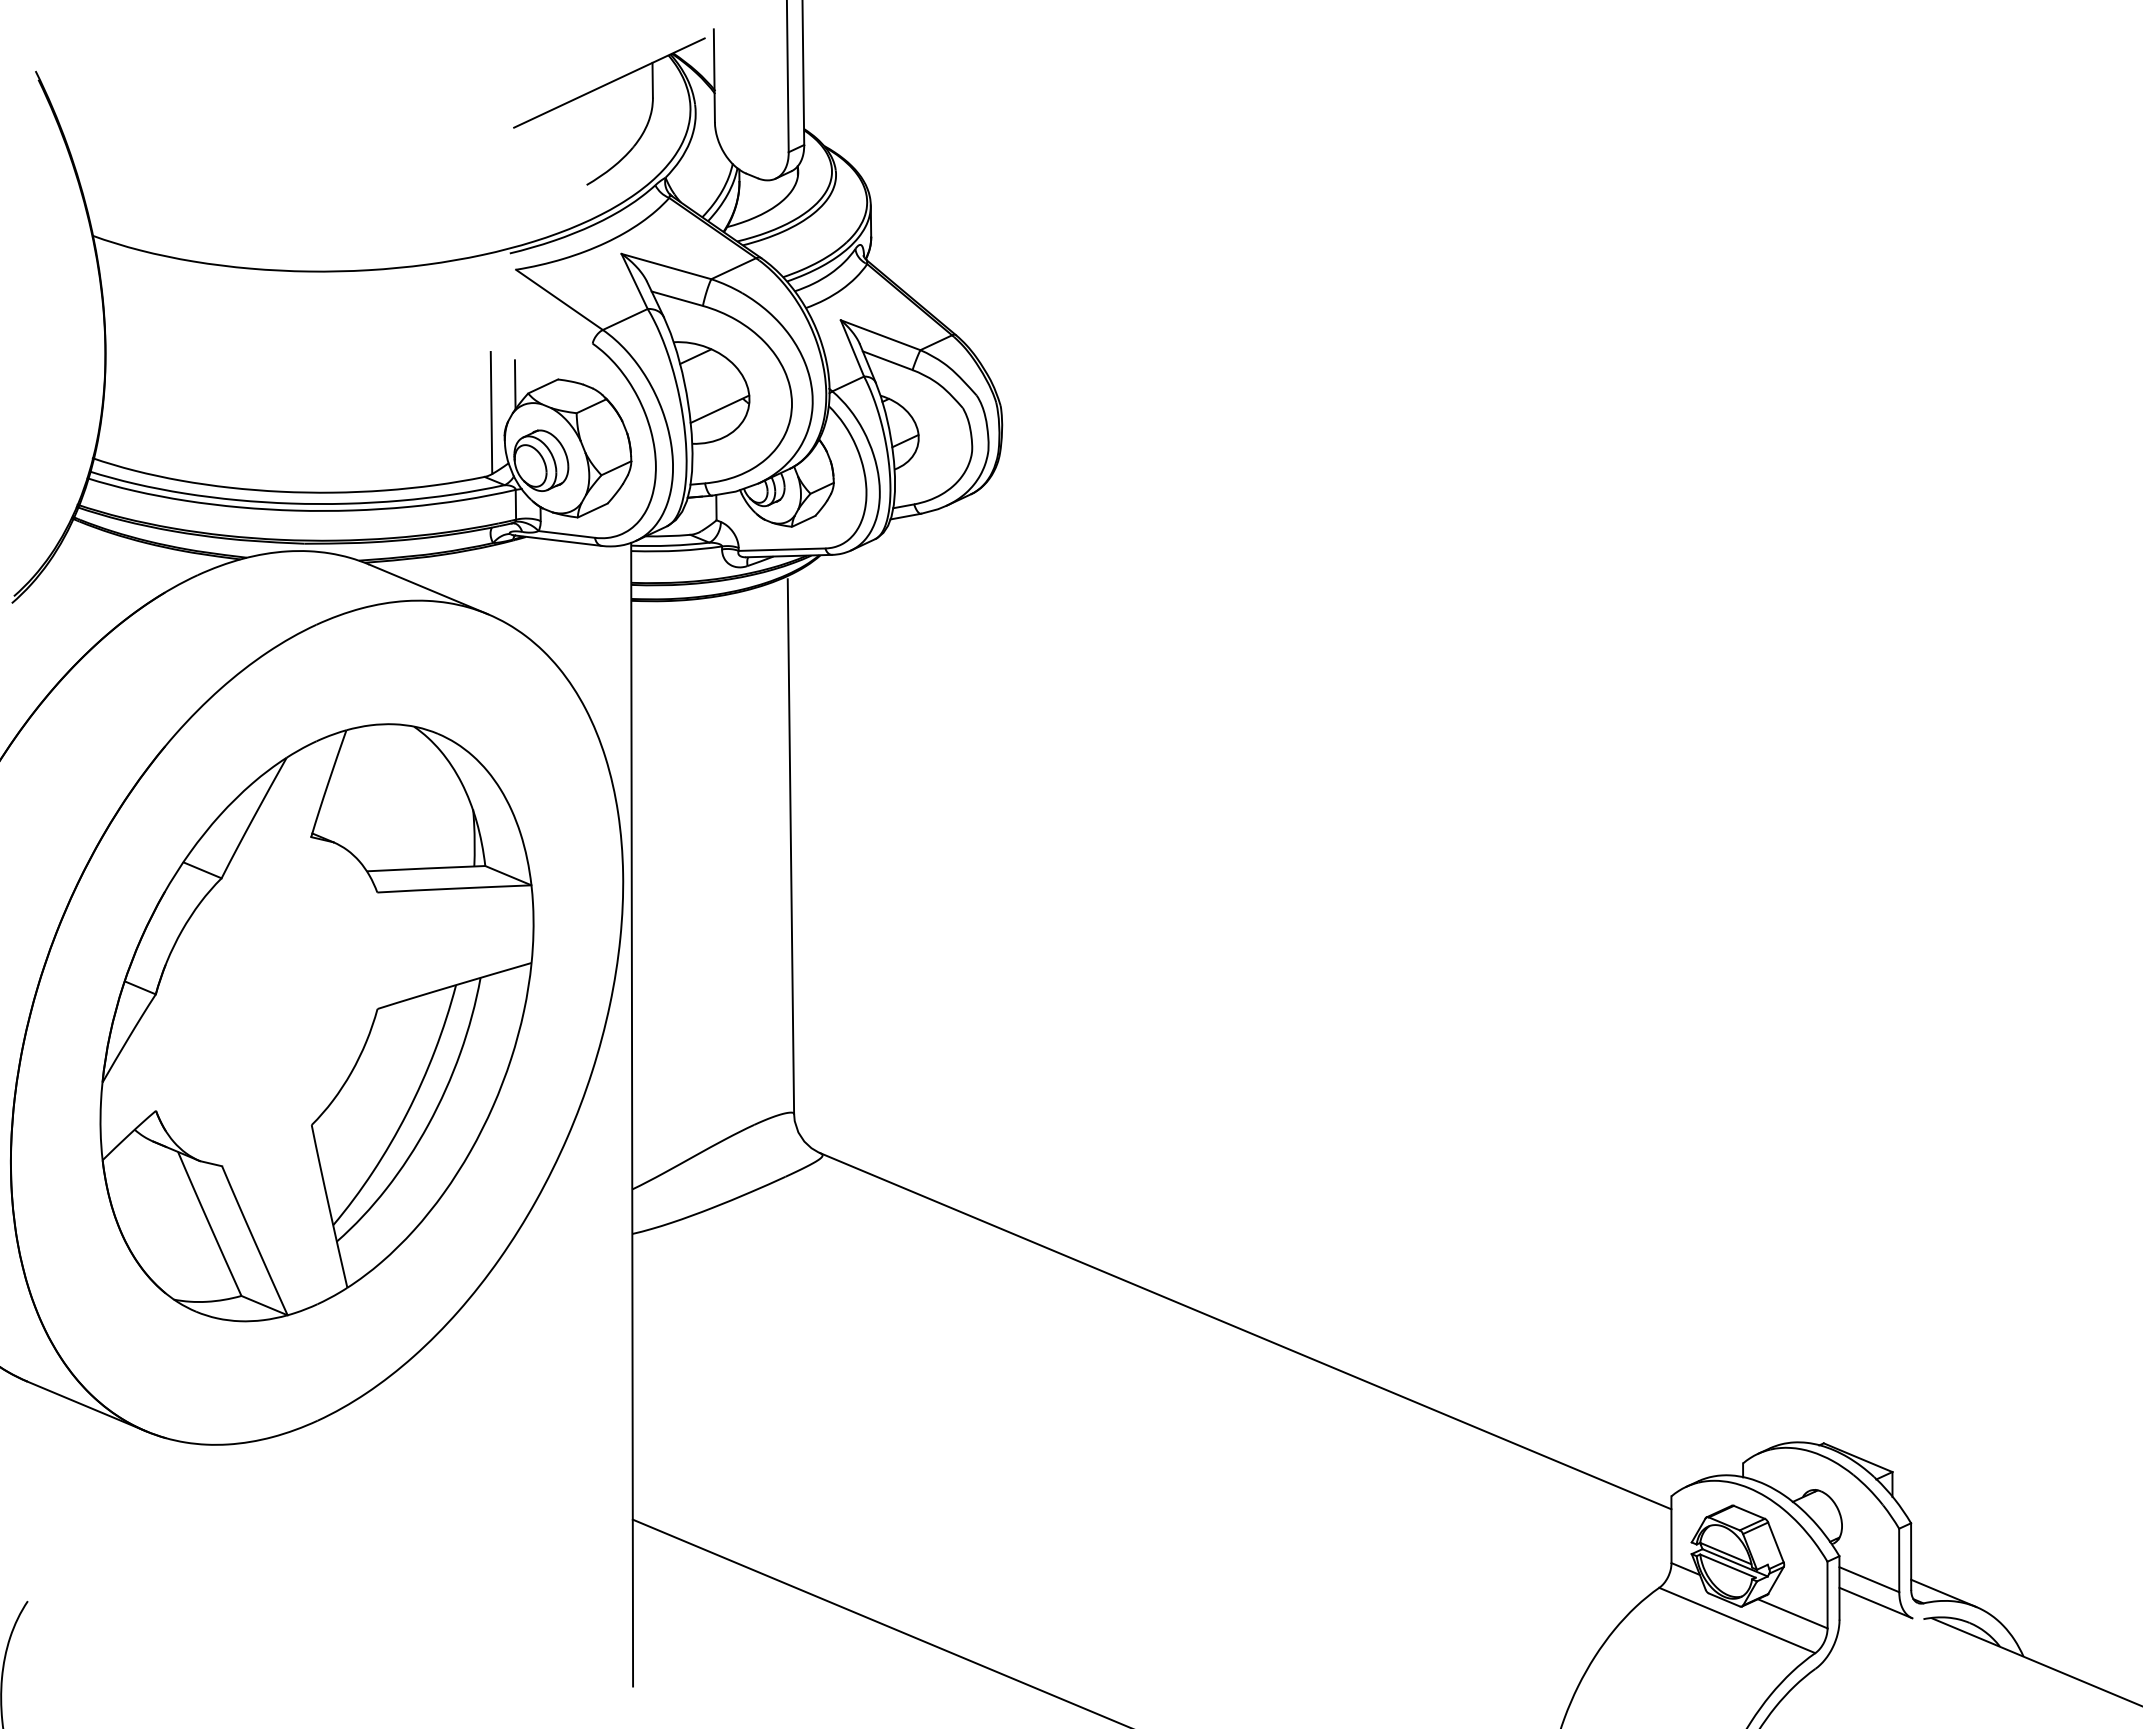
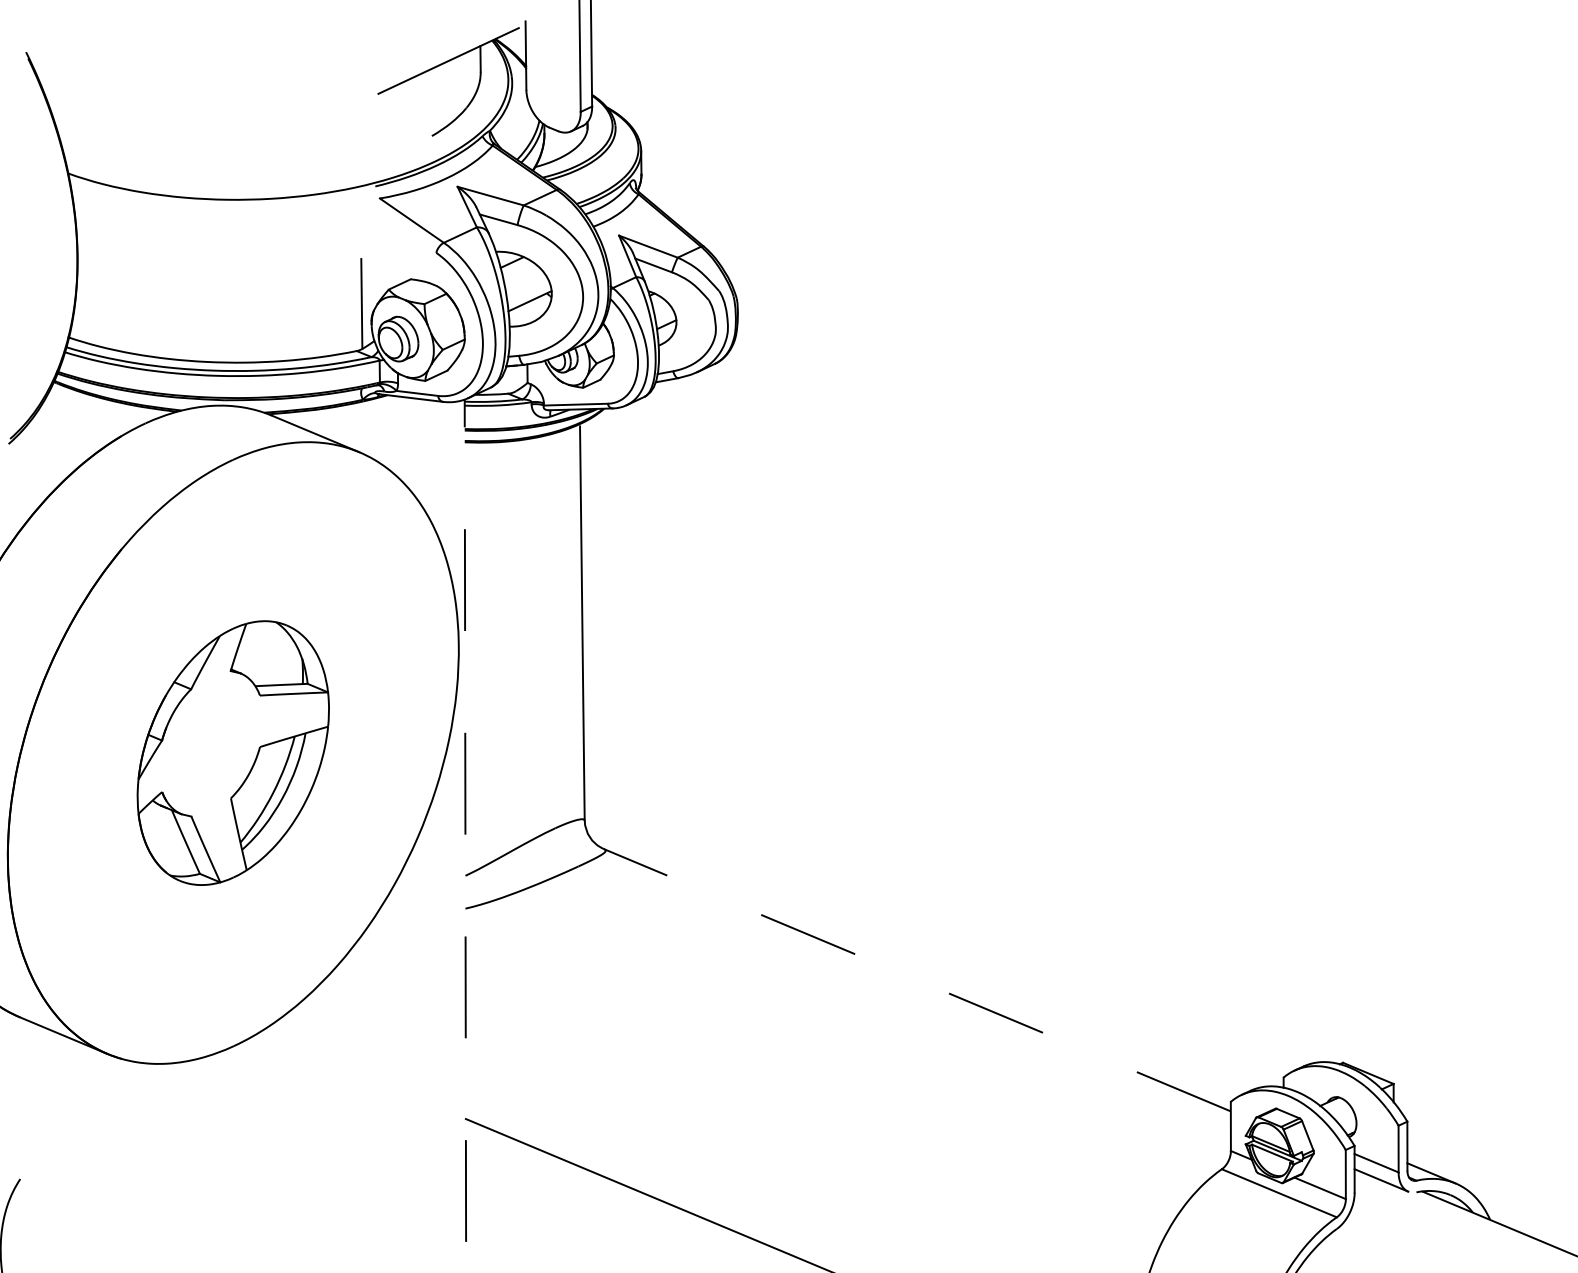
line: (514, 384) -> (378, 282), removed
part: (316, 1022) -> (232, 752), size x0.6
line: (632, 1114) -> (465, 820), solid -> dashed
line: (1245, 1331) -> (917, 980), solid -> dashed

